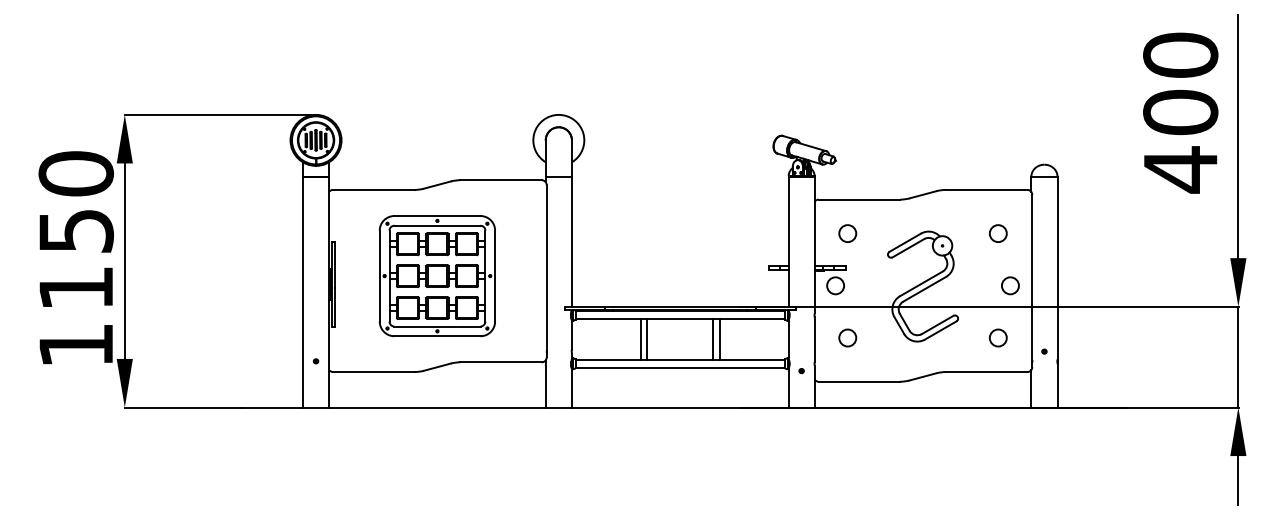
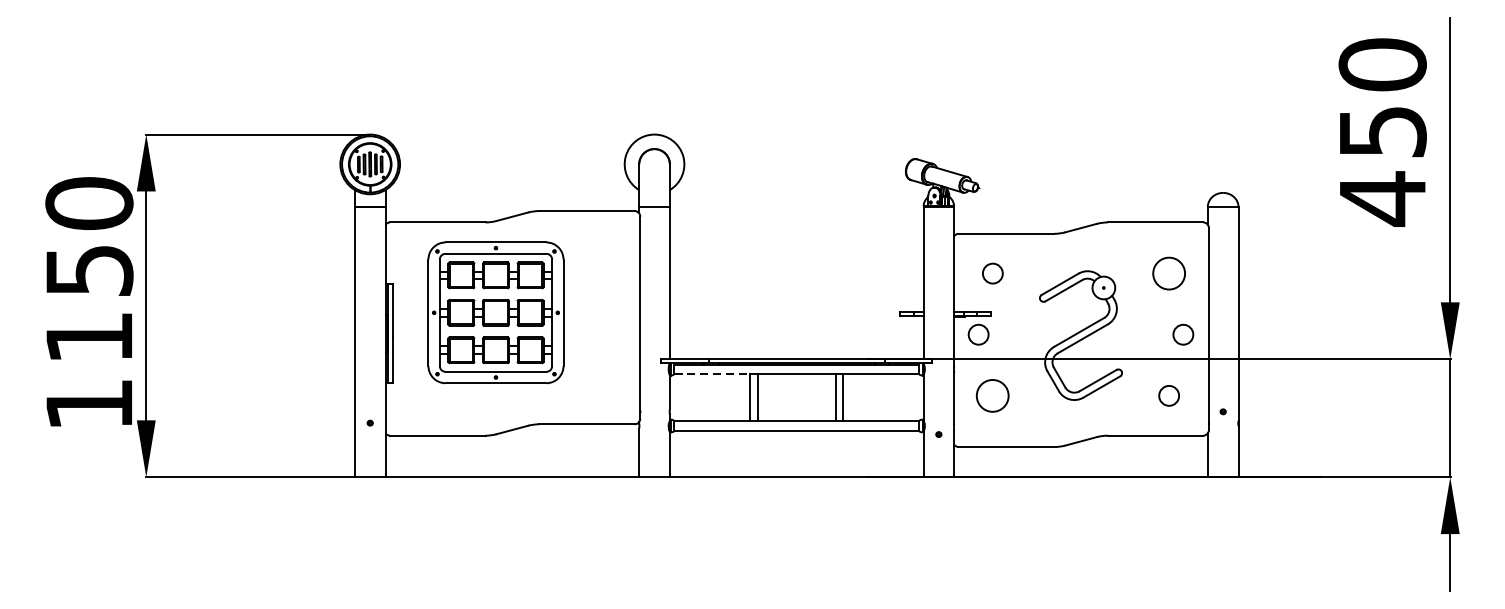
text: (1180, 112) -> (1382, 131), 400 -> 450
circle: (997, 233) -> (1168, 273), size x1.6
part: (436, 276) -> (494, 313), moved
line: (608, 319) -> (712, 374), solid -> dashed
circle: (847, 337) -> (992, 395), size x1.6

